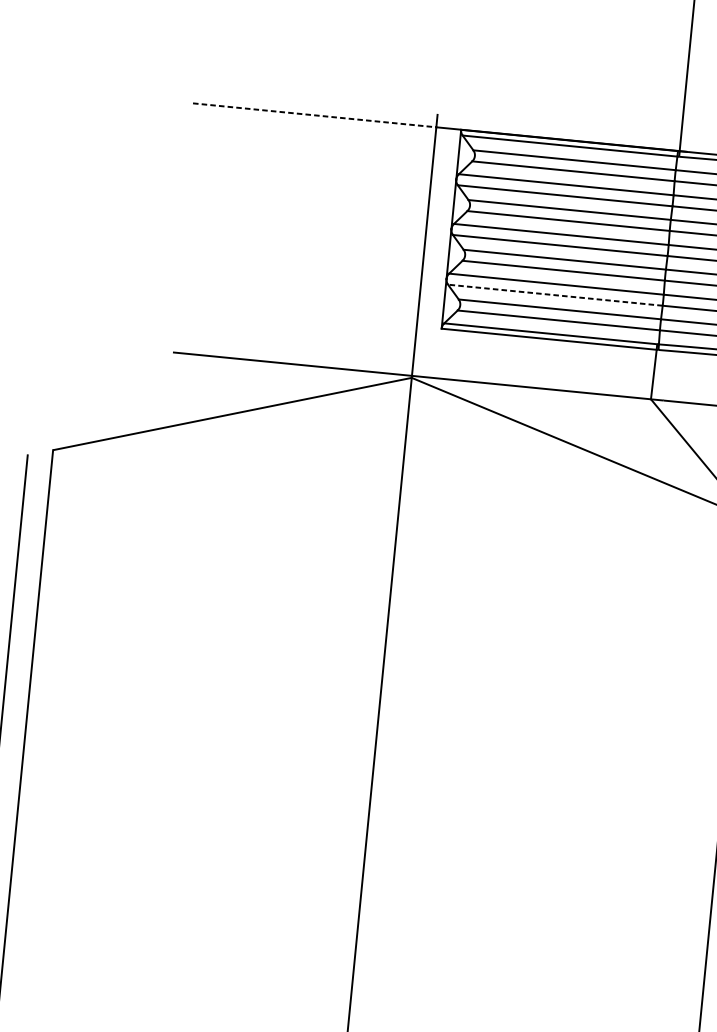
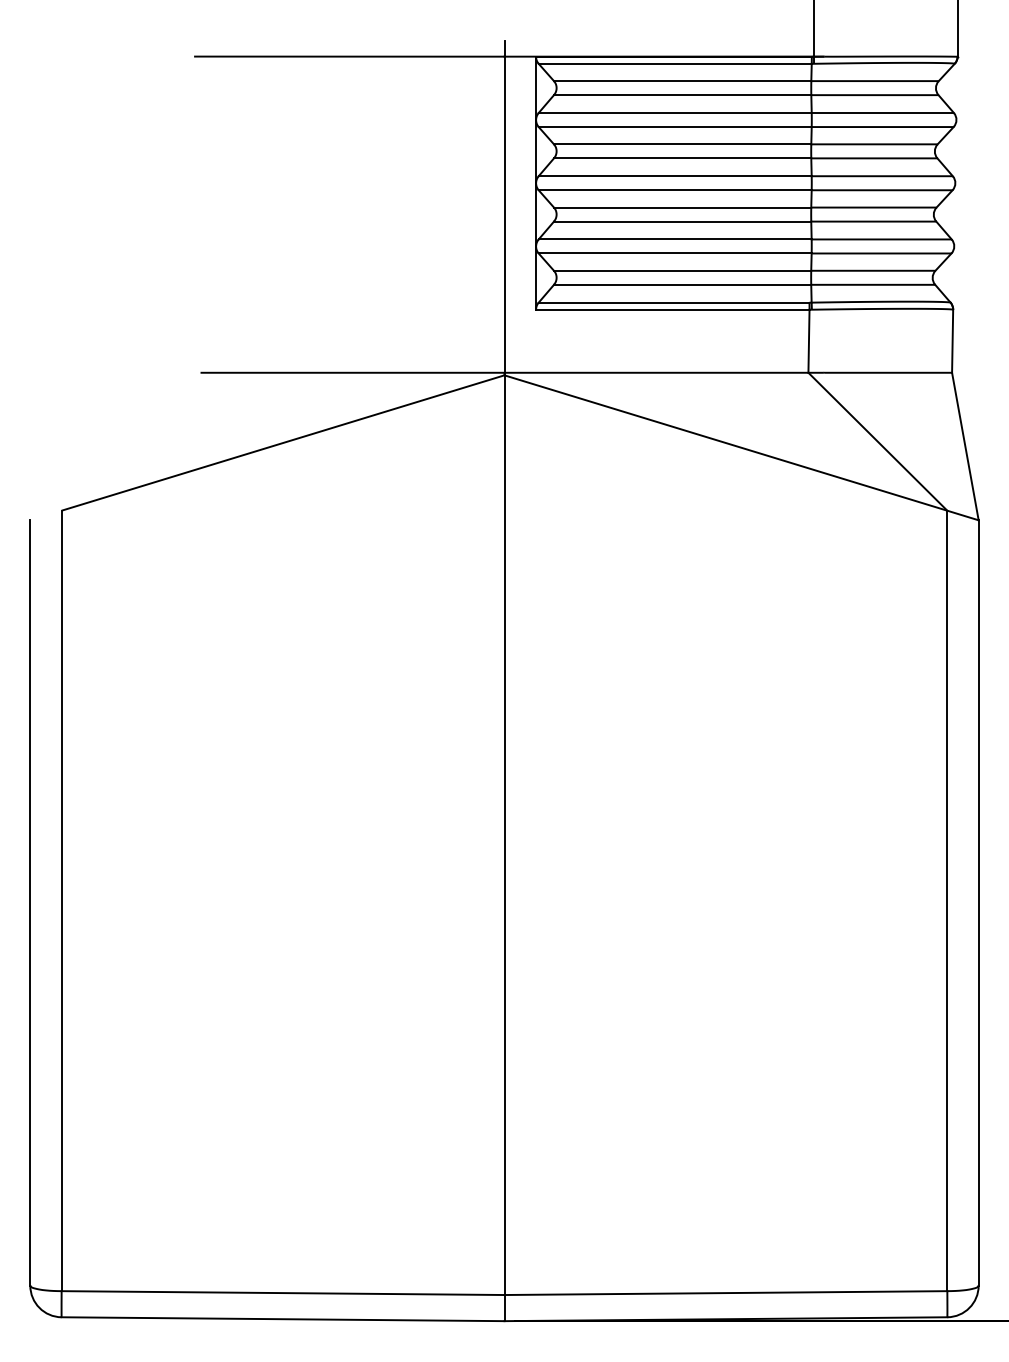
line: (314, 115) -> (349, 56), dashed -> solid
line: (554, 295) -> (674, 253), dashed -> solid

